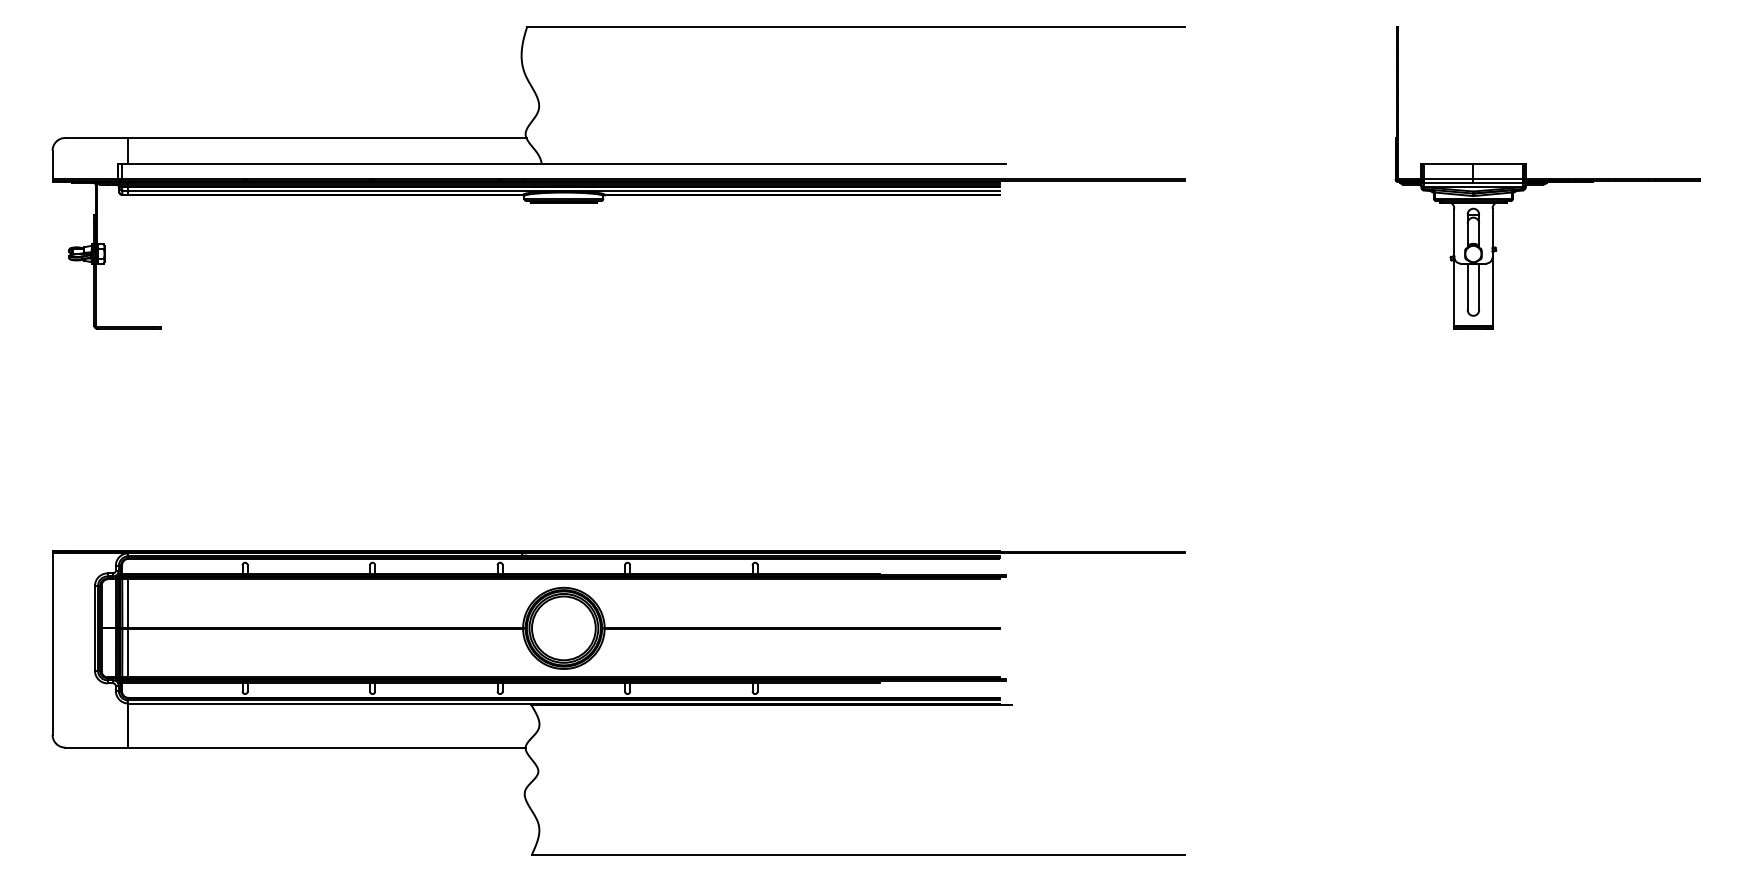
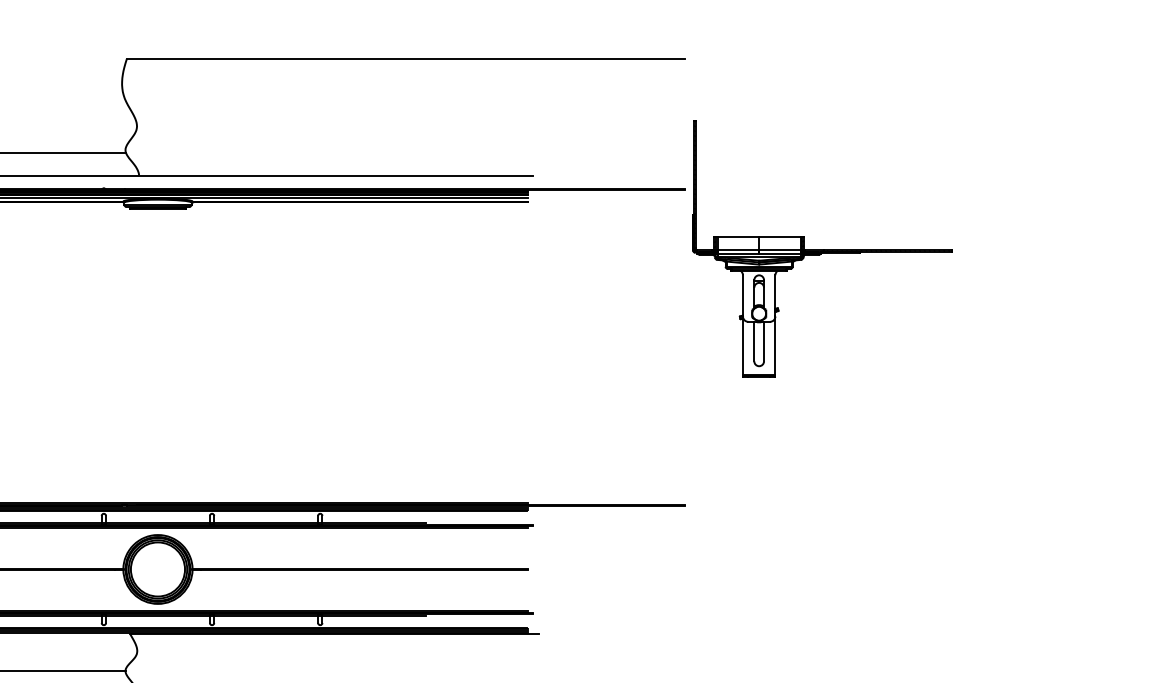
part: (1547, 177) -> (822, 248), moved

